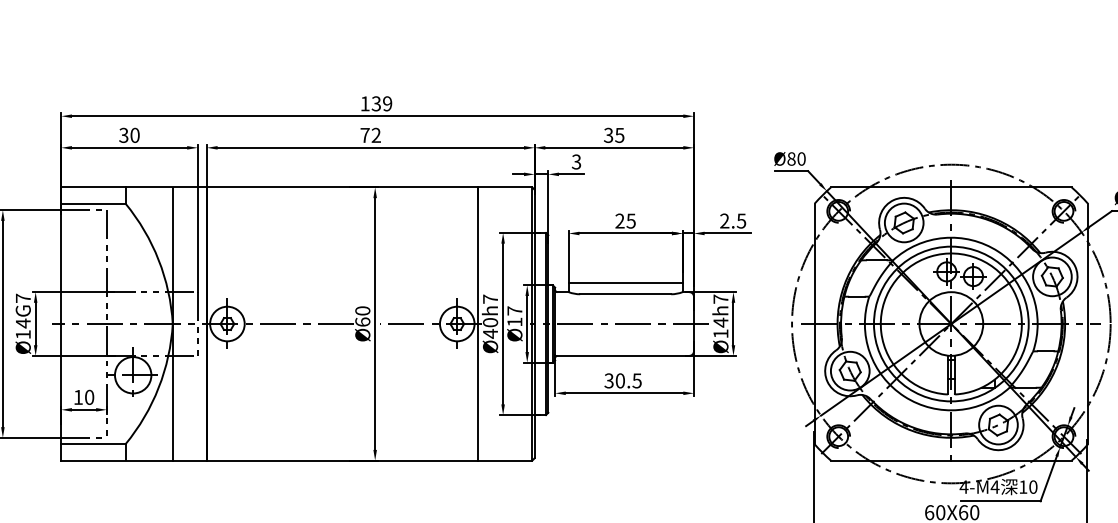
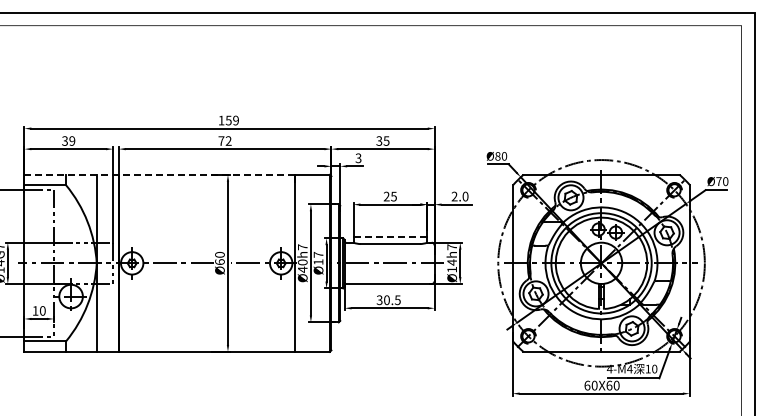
text: (375, 102) -> (228, 119), 139 -> 159
text: (135, 134) -> (72, 140), 30 -> 39
line: (267, 186) -> (158, 174), solid -> dashed
text: (741, 220) -> (465, 196), 2.5 -> 2.0
line: (625, 282) -> (390, 236), solid -> dashed

